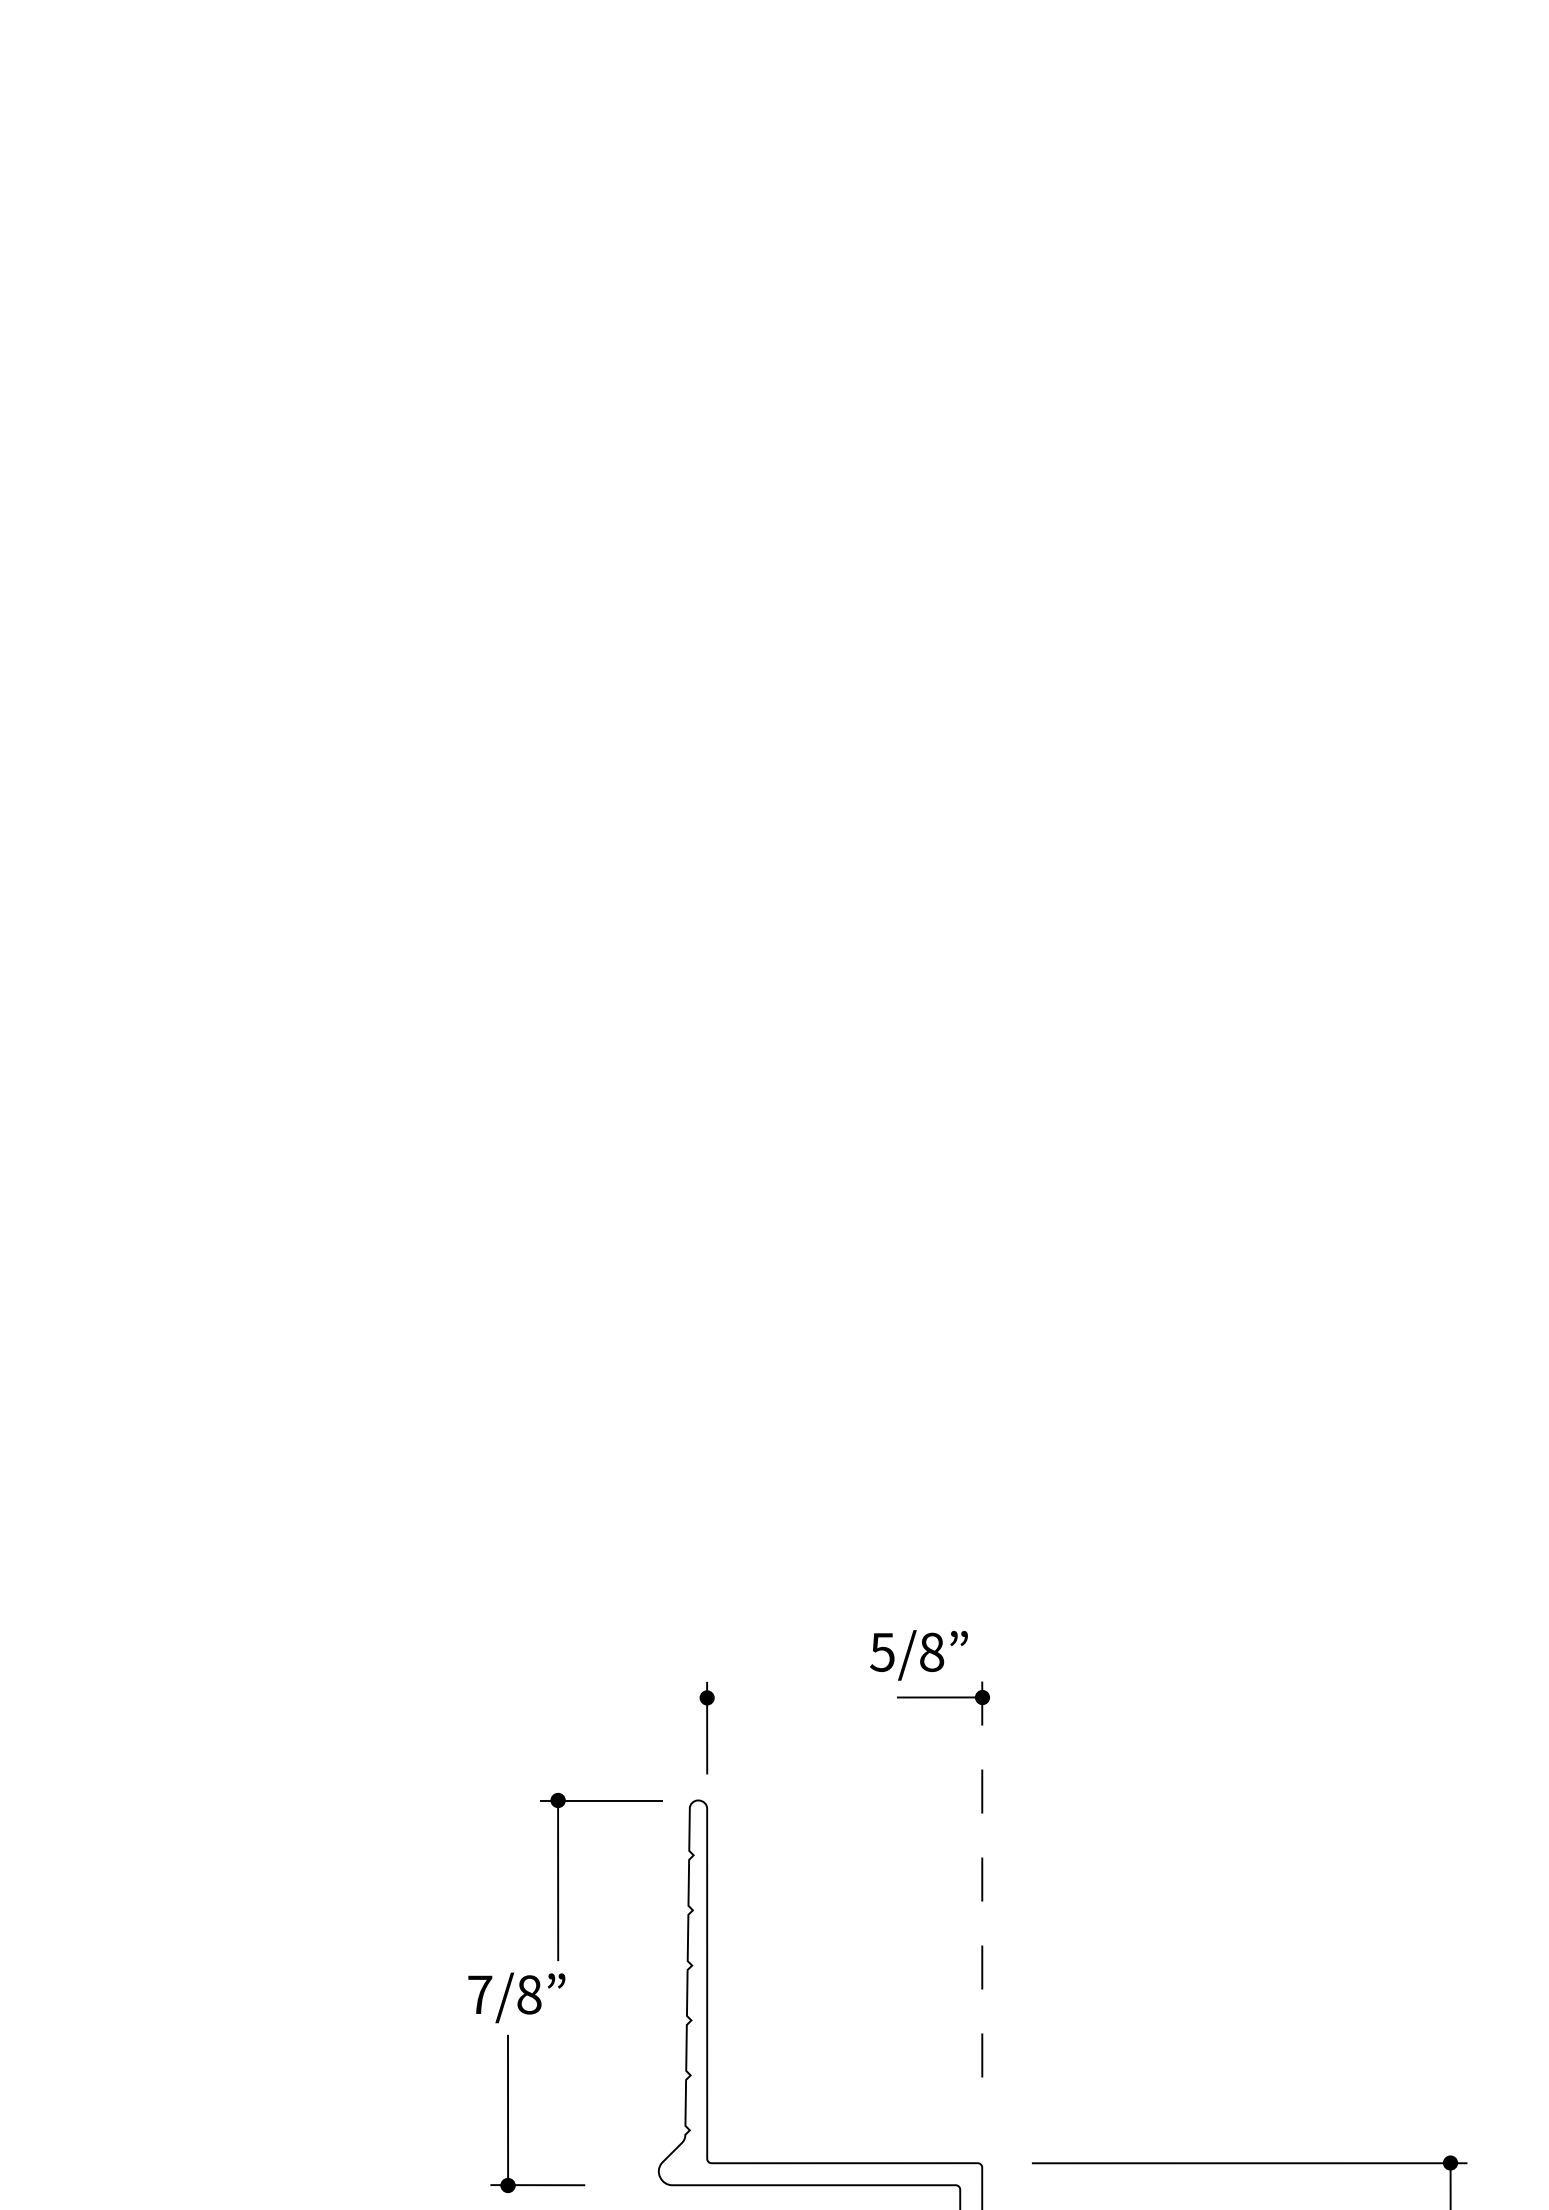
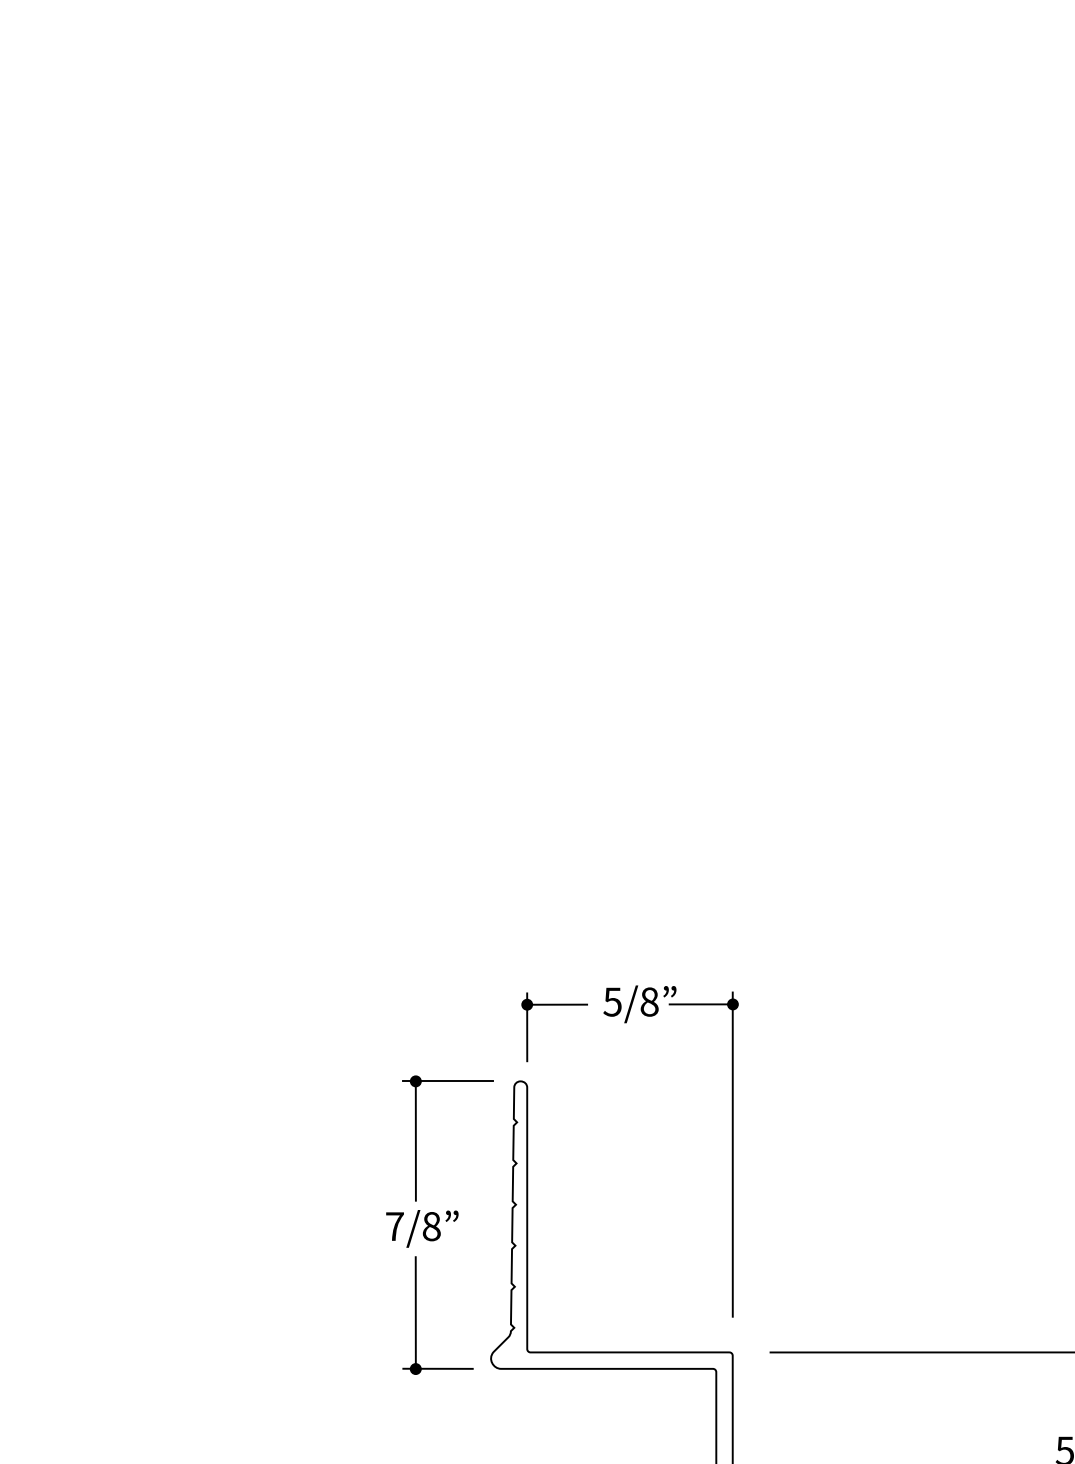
text: (918, 1655) -> (639, 1004), moved
line: (746, 1697) -> (556, 1004), added
line: (982, 1898) -> (732, 1154), dashed -> solid
text: (516, 1997) -> (422, 1228), moved
part: (508, 2113) -> (416, 1315), moved

